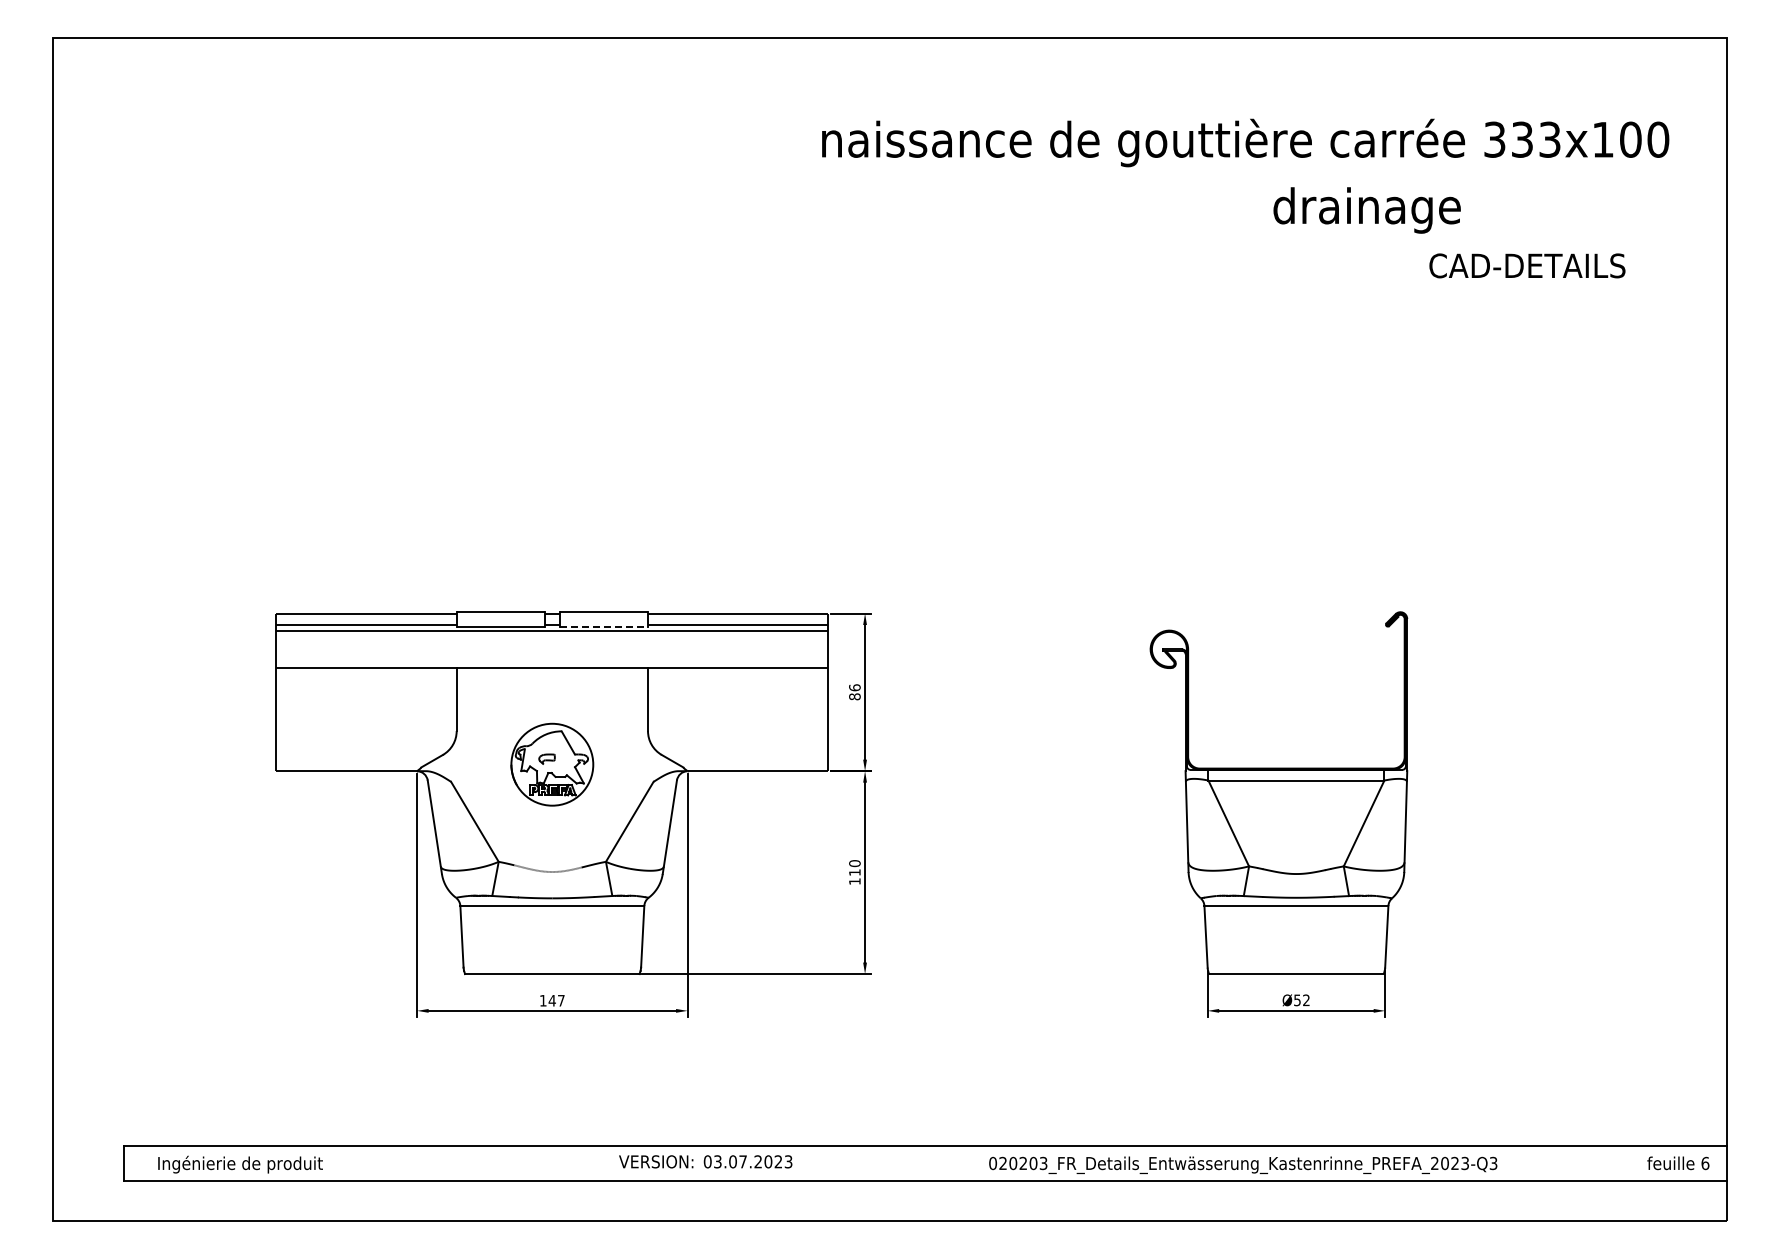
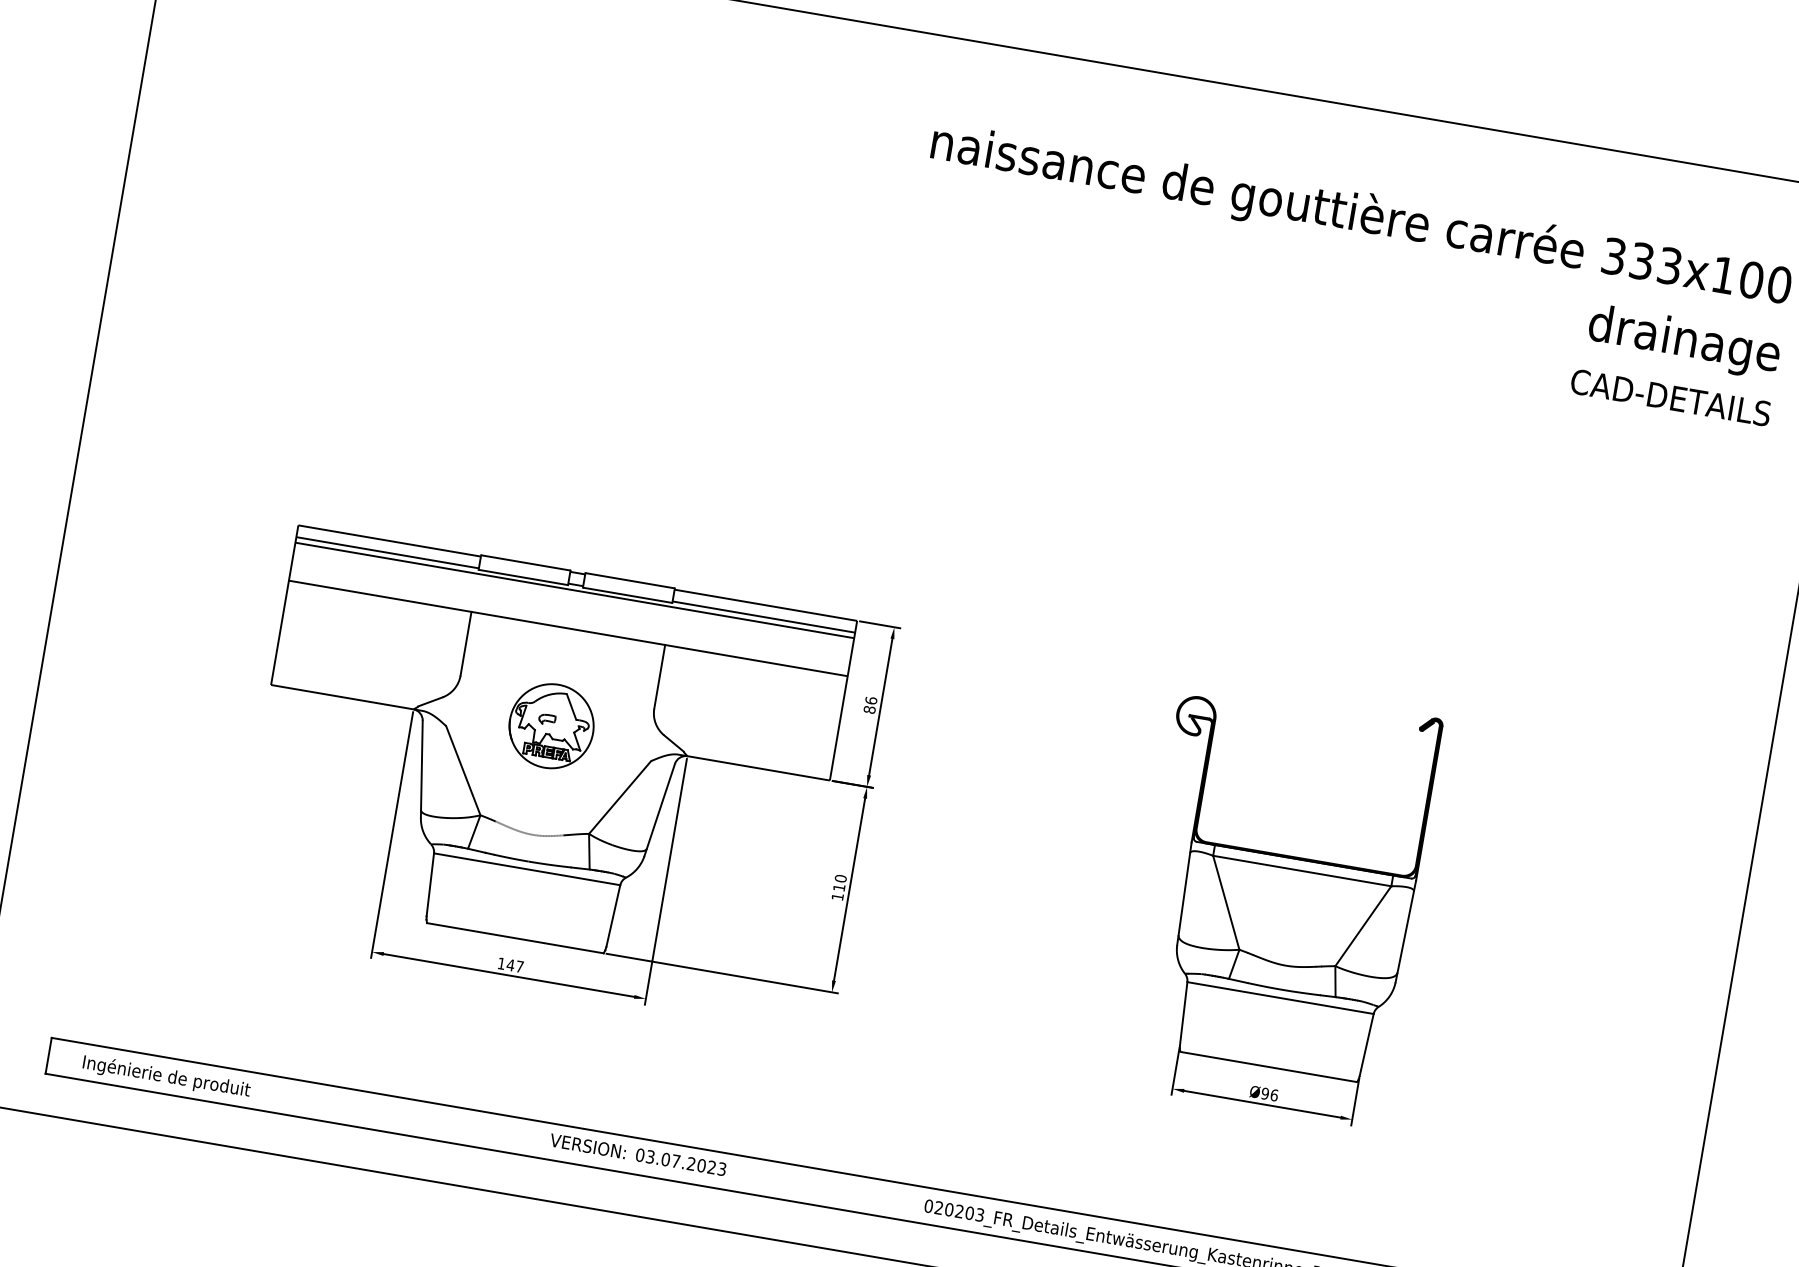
text: (1366, 210) -> (1683, 342), moved
text: (1527, 265) -> (1670, 397), moved
line: (604, 626) -> (628, 595), dashed -> solid
text: (1301, 1000) -> (1269, 1094), Ø52 -> Ø96

